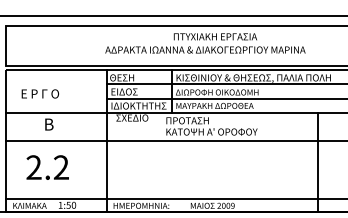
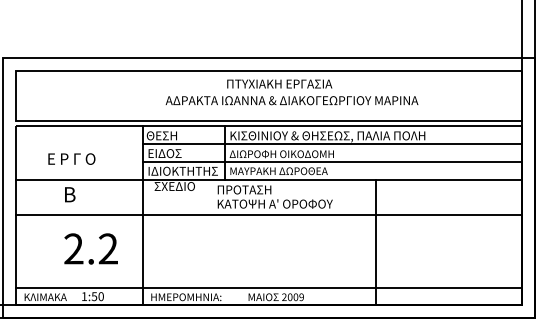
text: (205, 49) -> (291, 100), moved
text: (40, 93) -> (71, 158), moved
line: (317, 161) -> (376, 241), moved
text: (47, 167) -> (90, 248), moved

